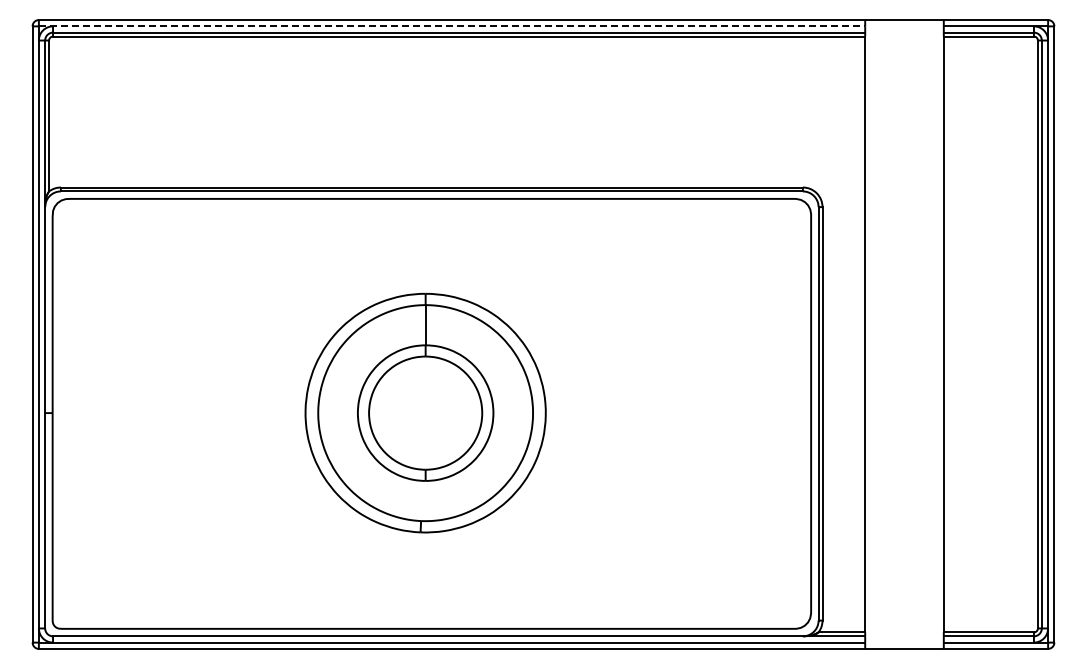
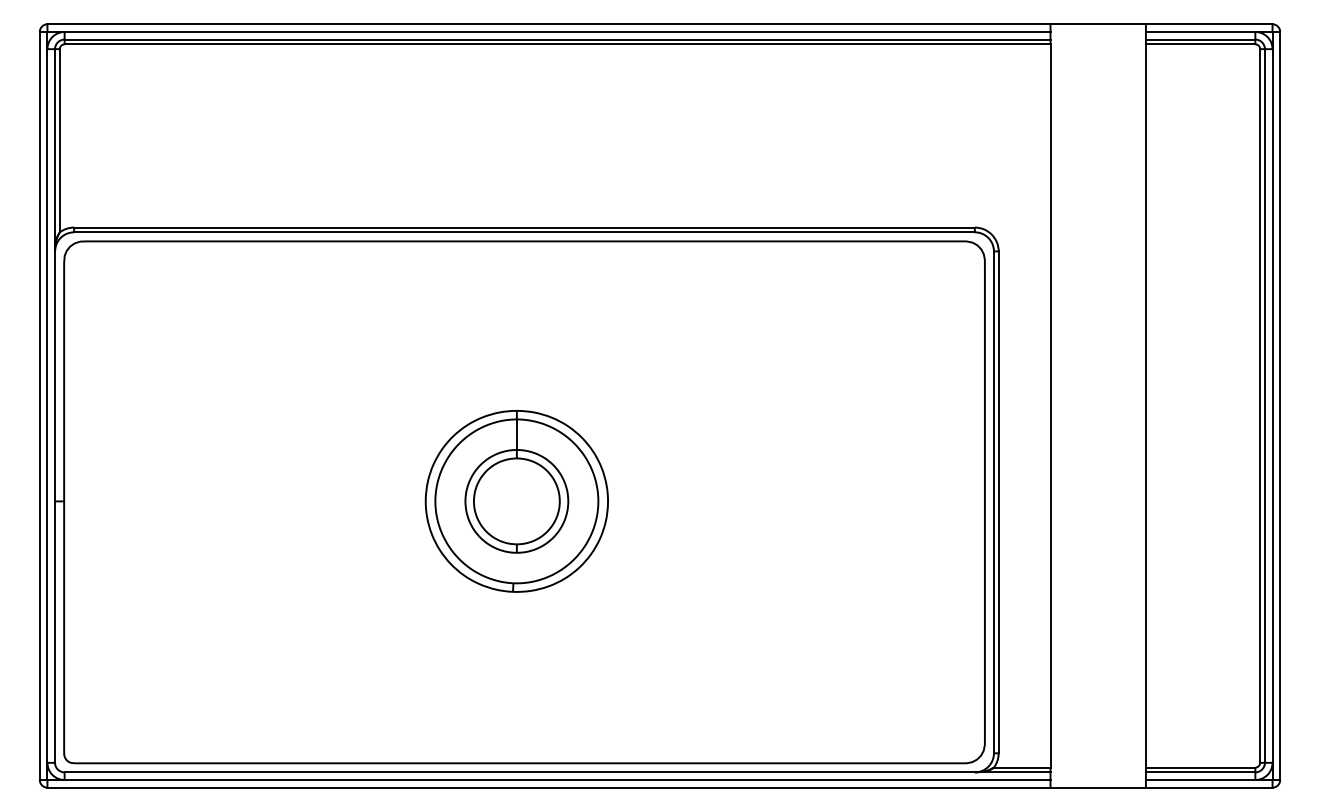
line: (452, 26) -> (549, 32), dashed -> solid
part: (425, 412) -> (516, 500), size x0.62

